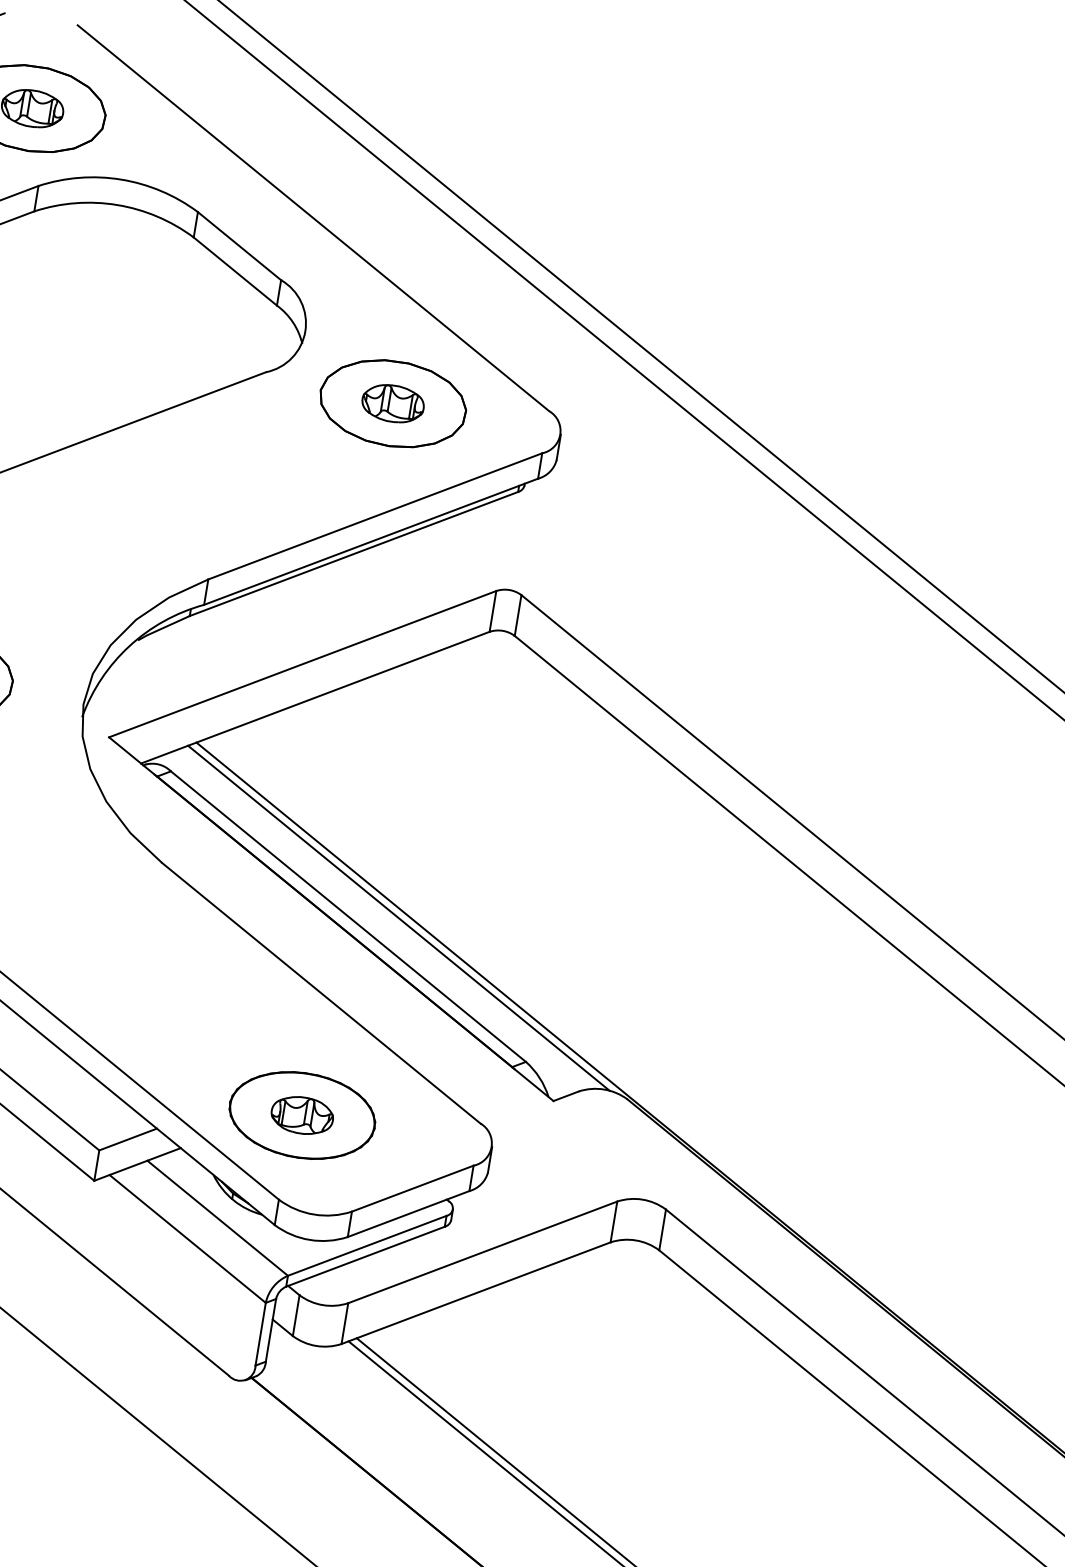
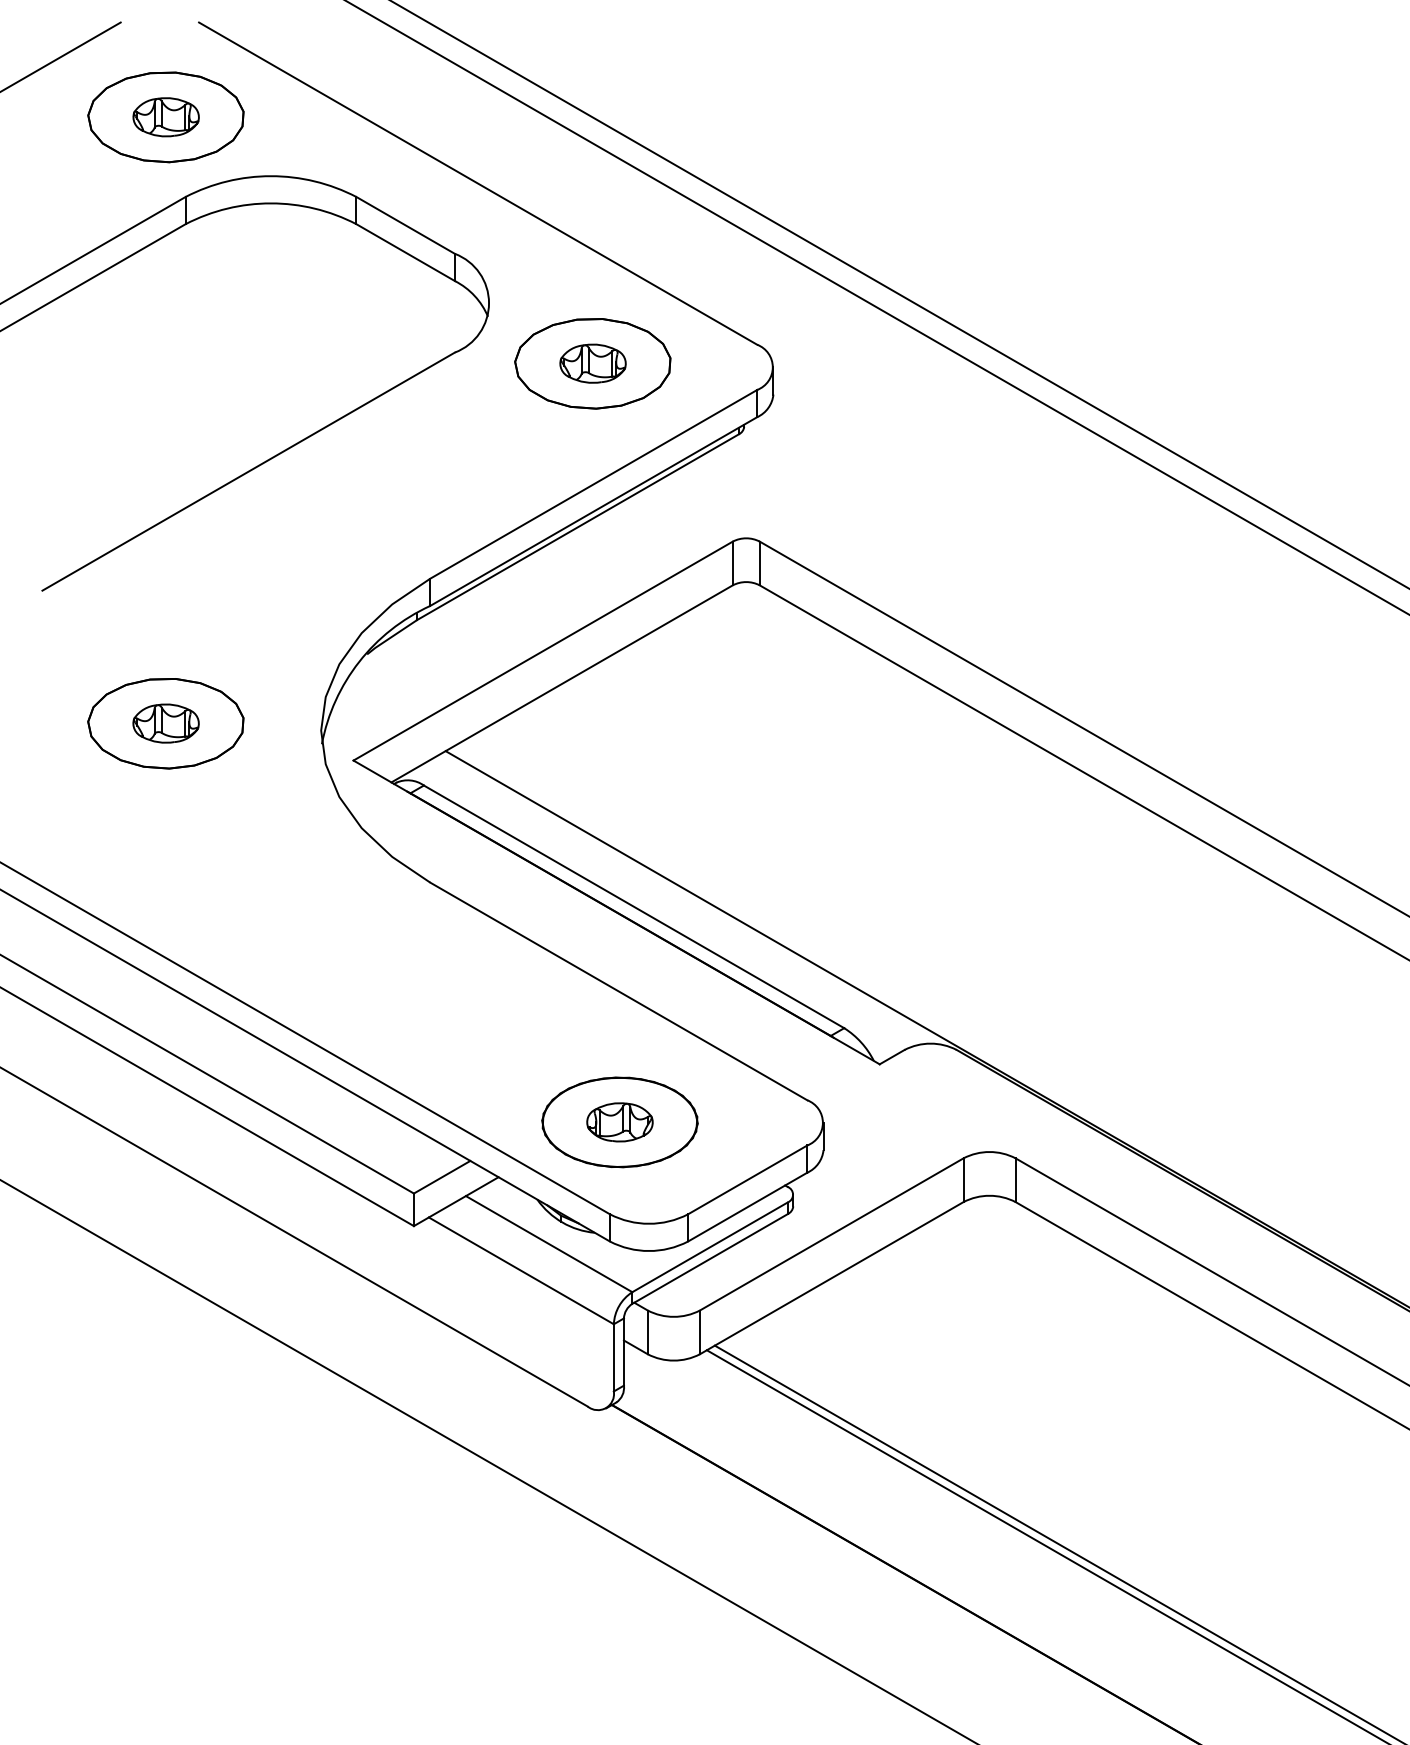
line: (398, 917) -> (686, 899), removed

